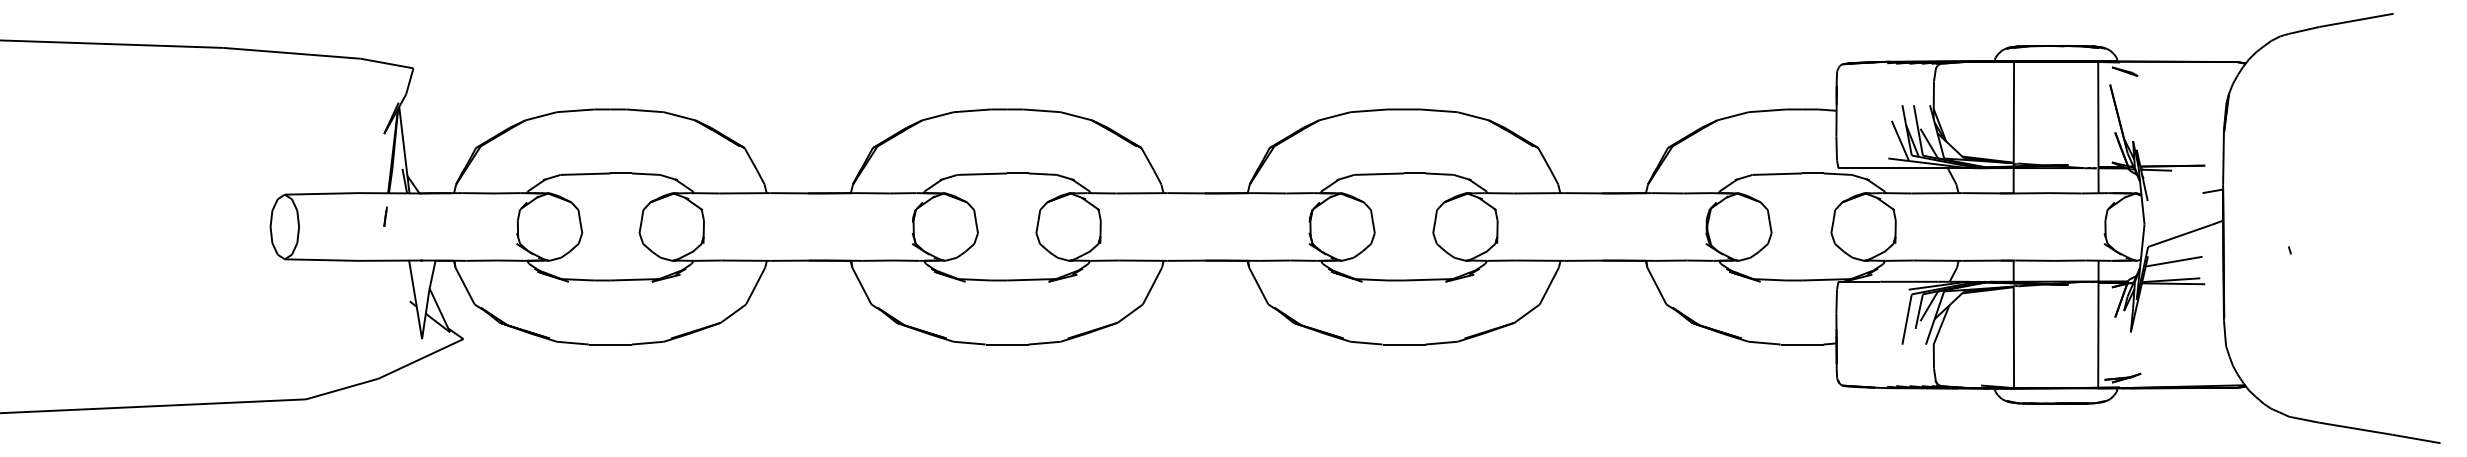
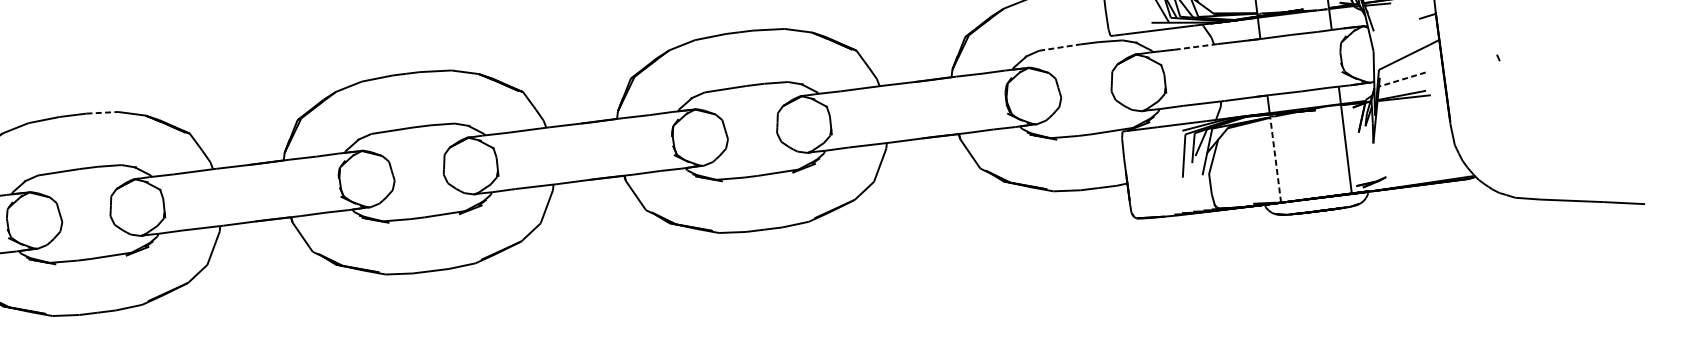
line: (645, 110) -> (102, 112), solid -> dashed
line: (1777, 174) -> (1060, 47), solid -> dashed
line: (1937, 193) -> (1196, 47), solid -> dashed
line: (2174, 261) -> (1402, 79), solid -> dashed
line: (2013, 336) -> (1275, 159), solid -> dashed

